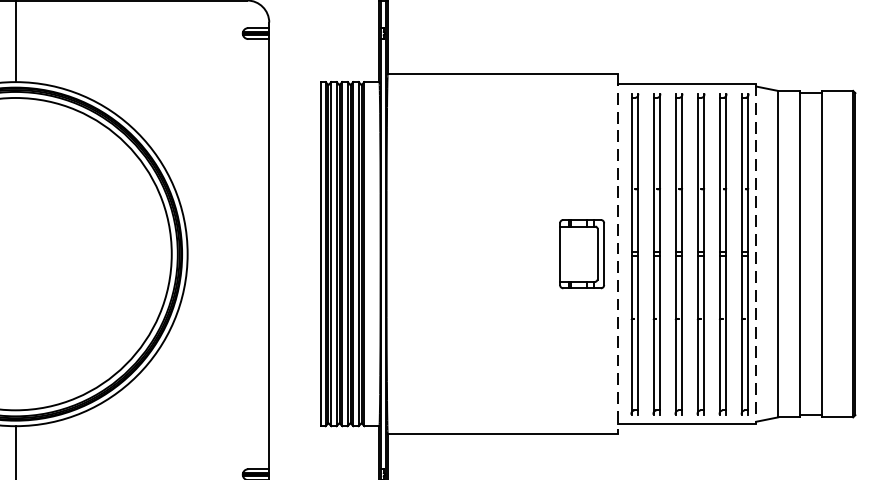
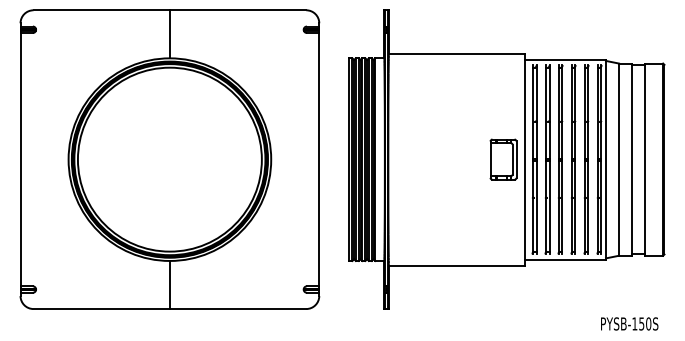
line: (617, 253) -> (524, 159), dashed -> solid
line: (756, 255) -> (606, 160), dashed -> solid

